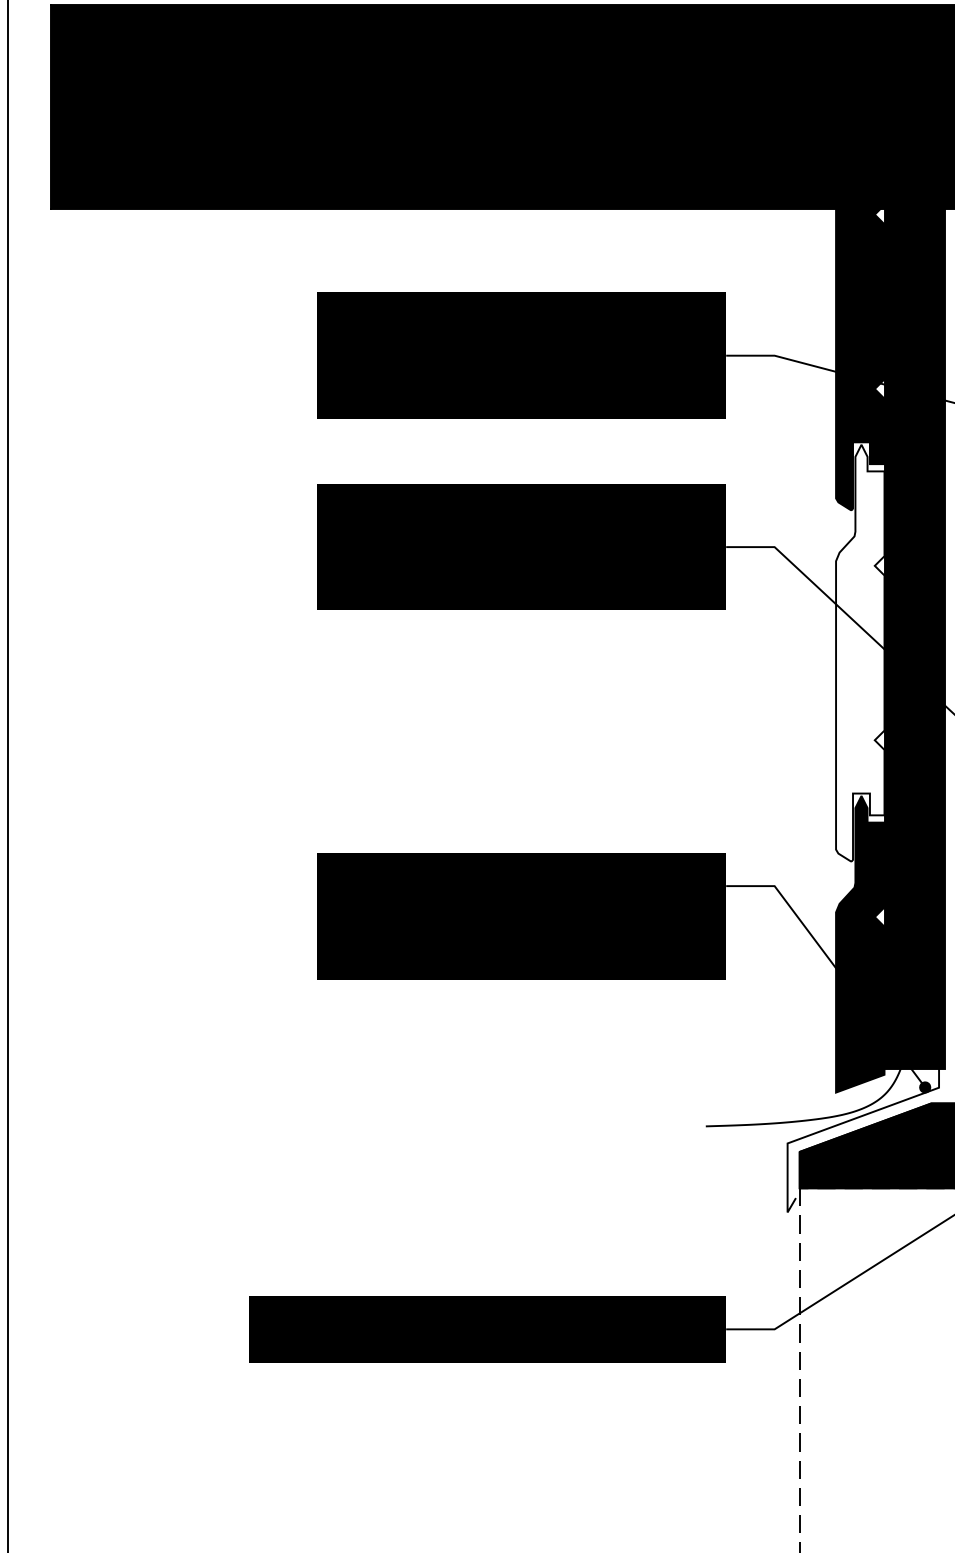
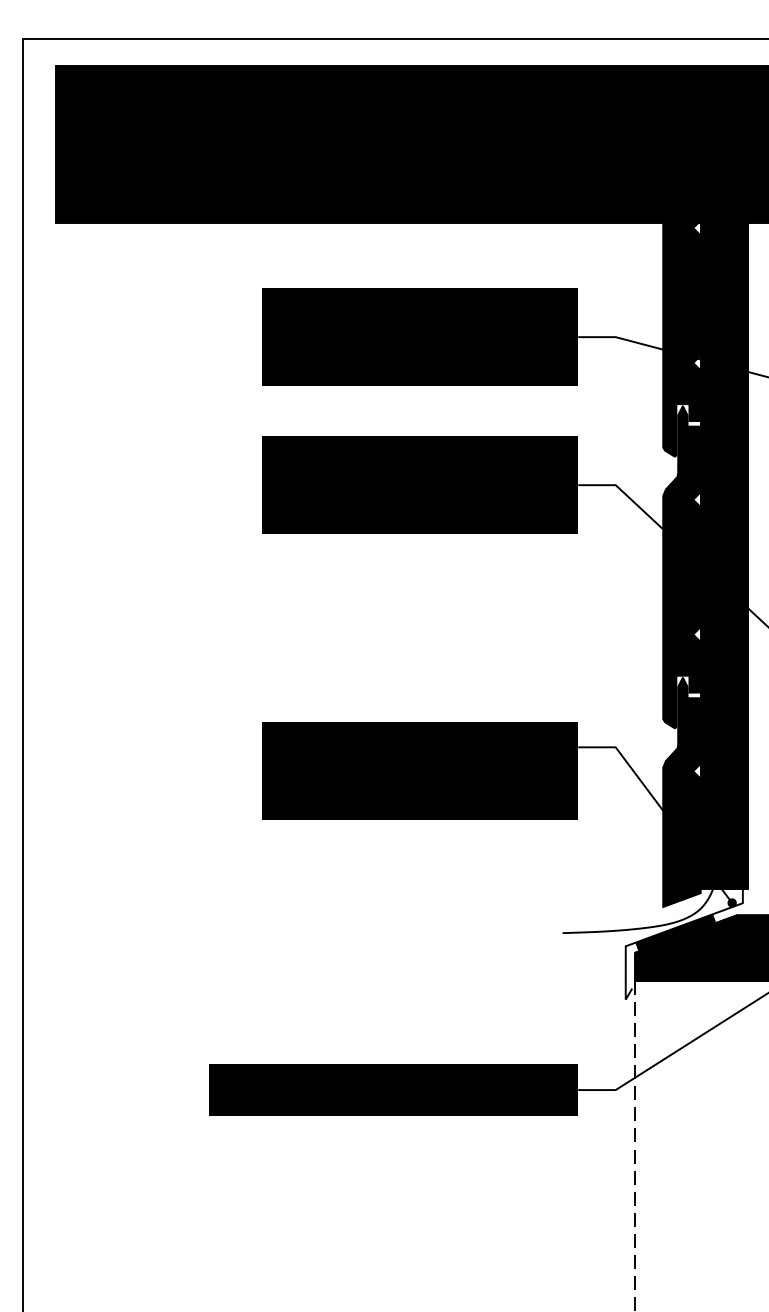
fill: (859, 653) -> (681, 567), added
fill: (851, 1125) -> (675, 932), added

